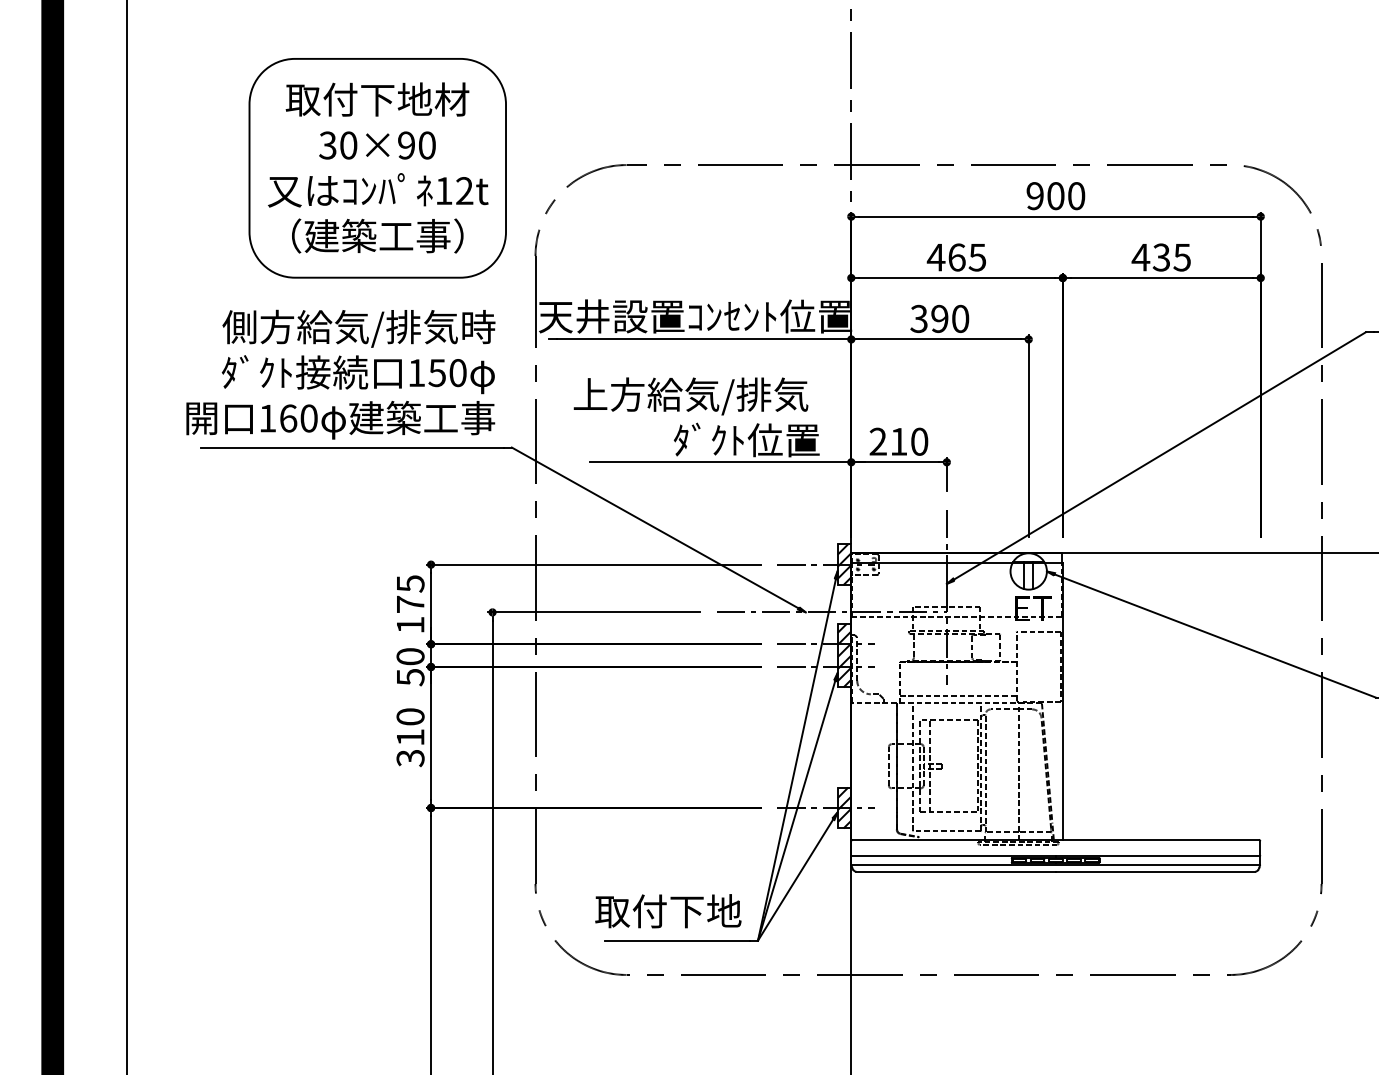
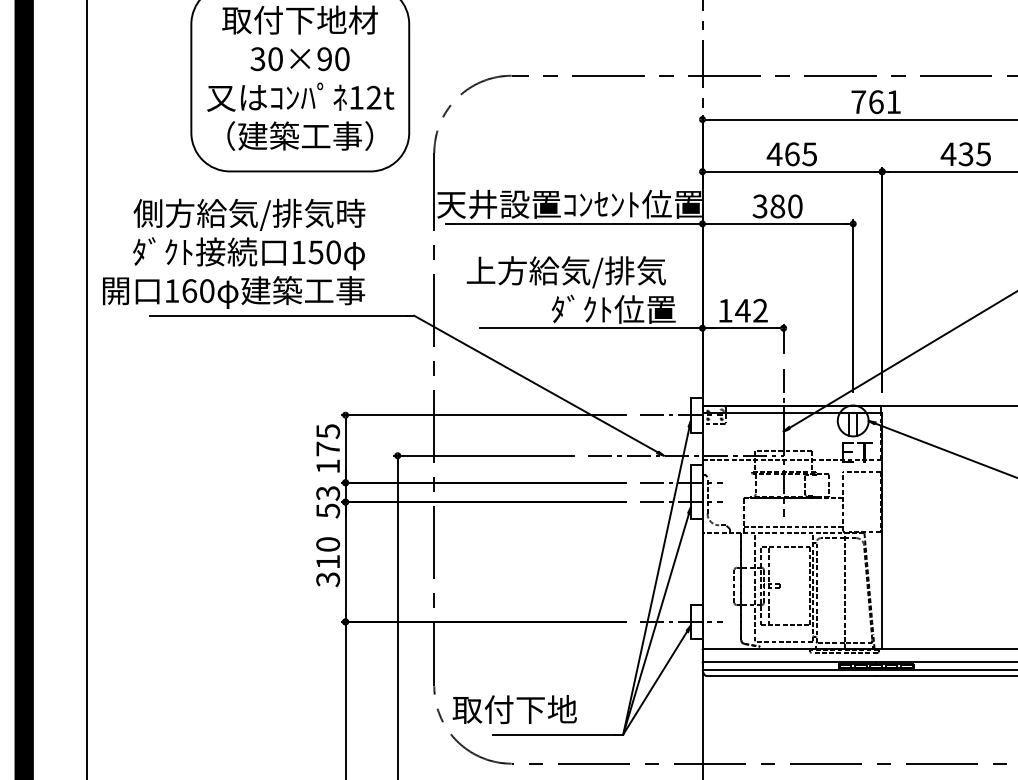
text: (1055, 196) -> (875, 102), 900 -> 761
text: (939, 318) -> (777, 206), 390 -> 380
text: (340, 374) -> (233, 253), moved
text: (898, 441) -> (742, 310), 210 -> 142
hatch: (844, 564) -> (696, 415), removed
hatch: (844, 655) -> (696, 492), removed
text: (410, 656) -> (328, 493), 50 -> 53
hatch: (844, 807) -> (696, 621), removed
text: (668, 911) -> (514, 709), moved

